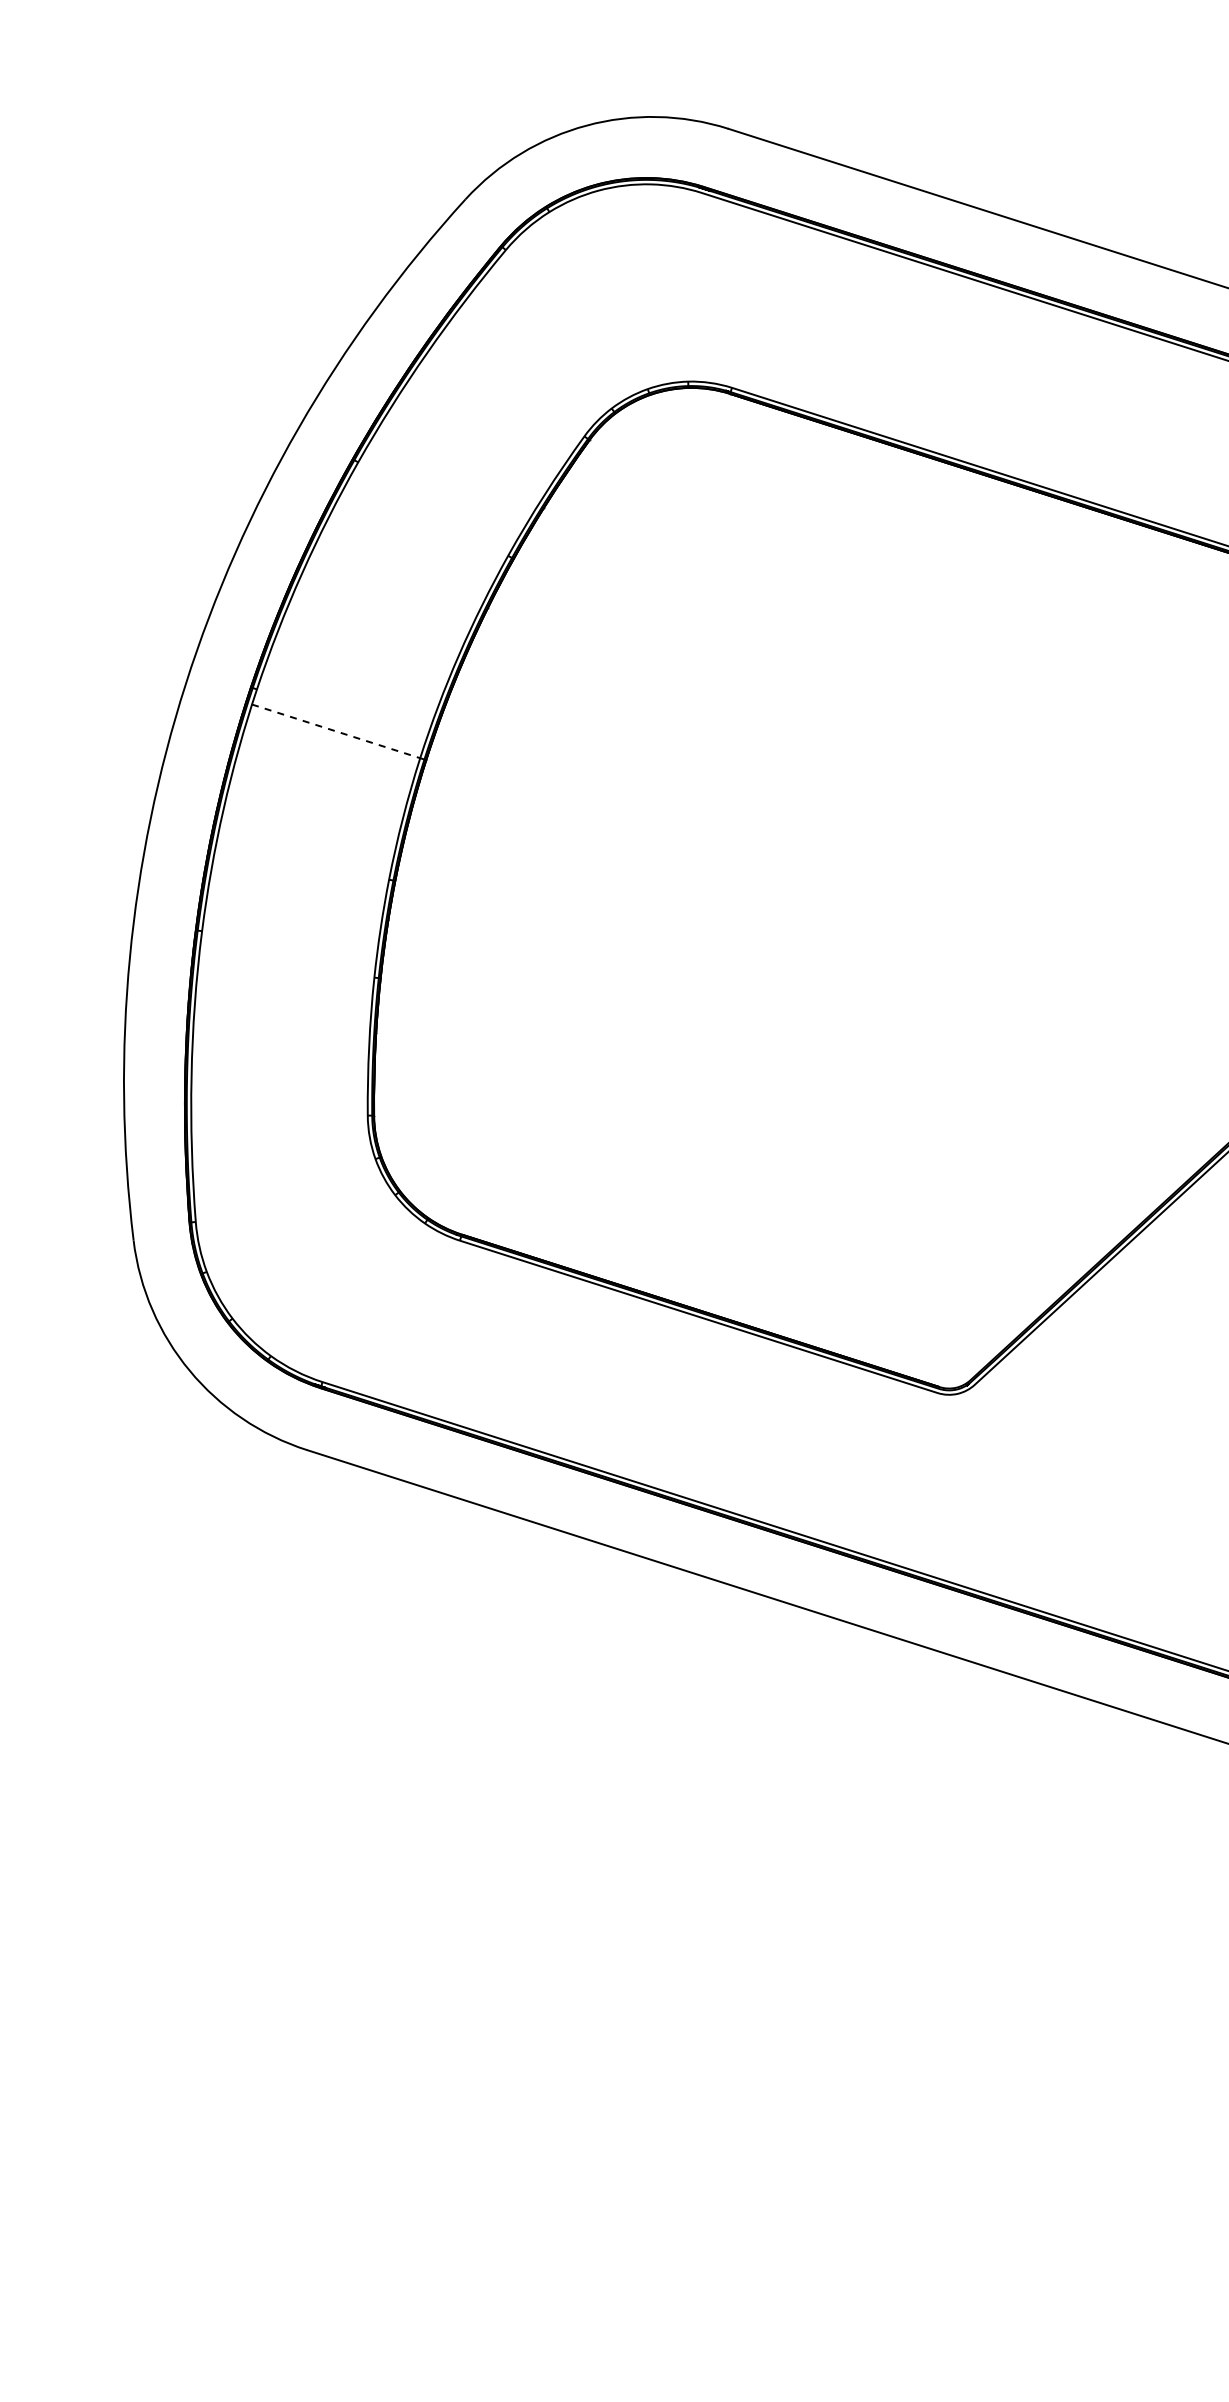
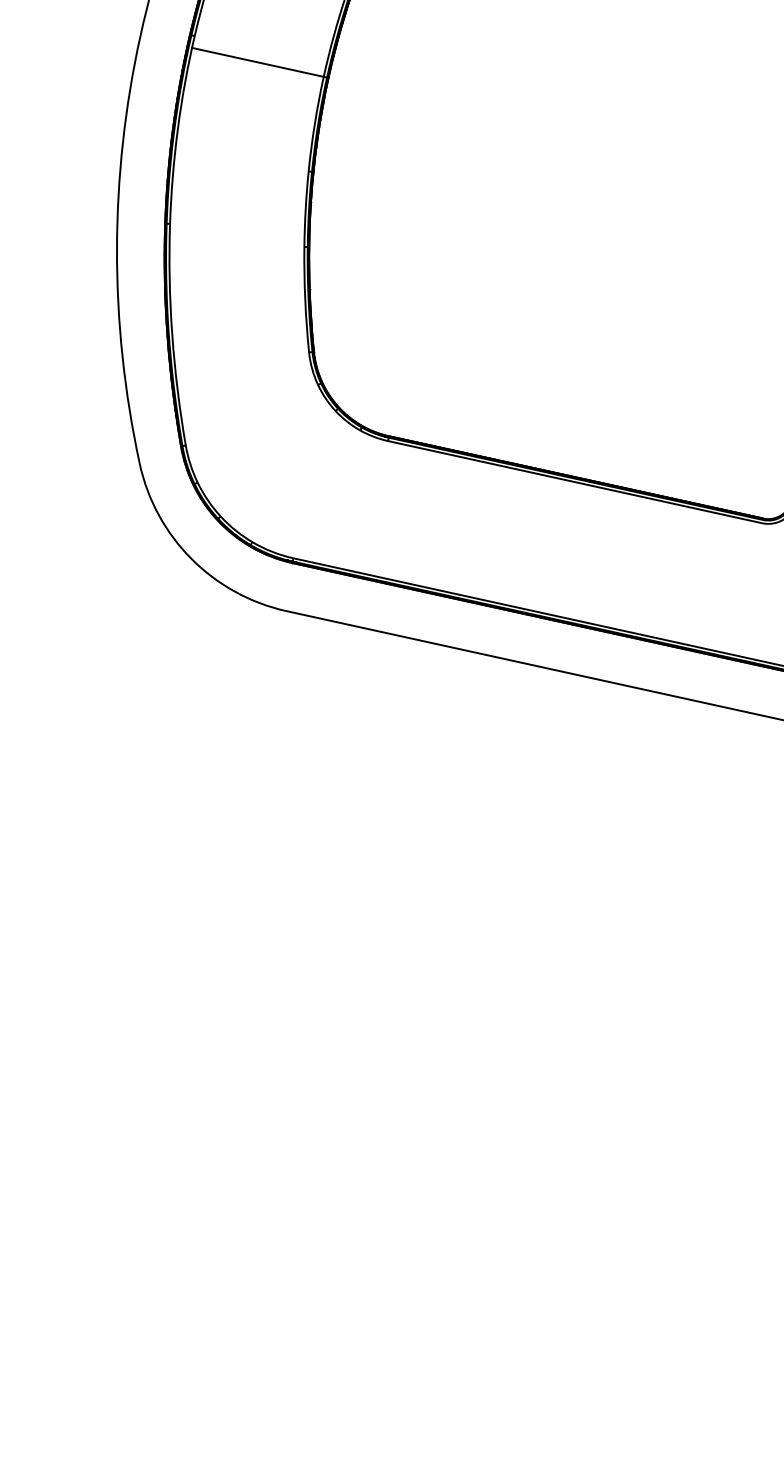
line: (336, 731) -> (258, 62), dashed -> solid

